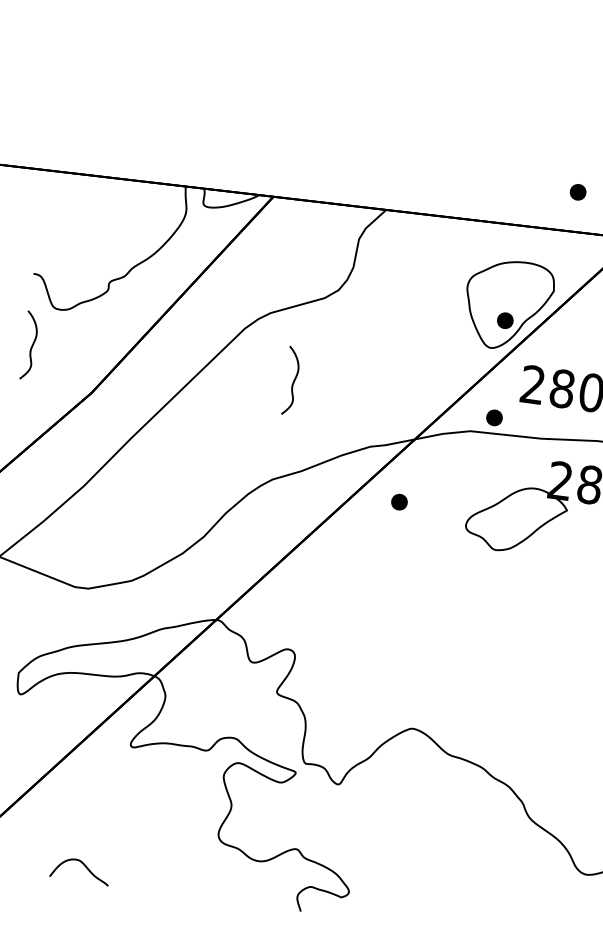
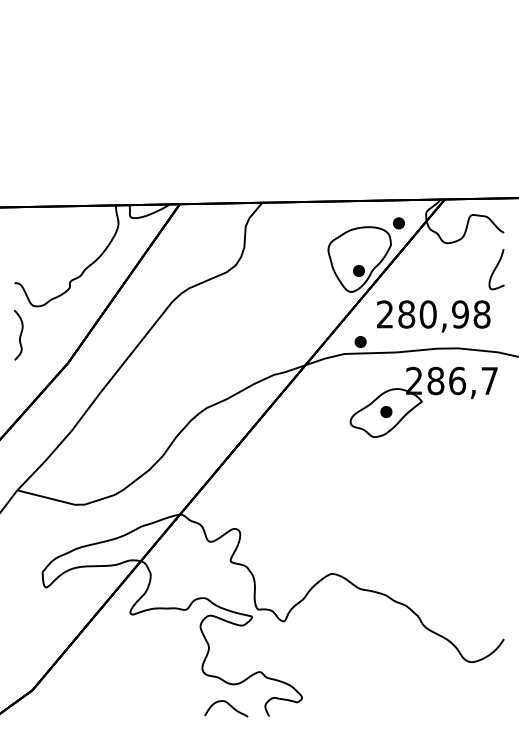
part: (577, 192) -> (398, 223), moved
curve: (292, 381) -> (211, 335), removed
part: (399, 501) -> (386, 411), moved
curve: (83, 866) -> (228, 705), moved

